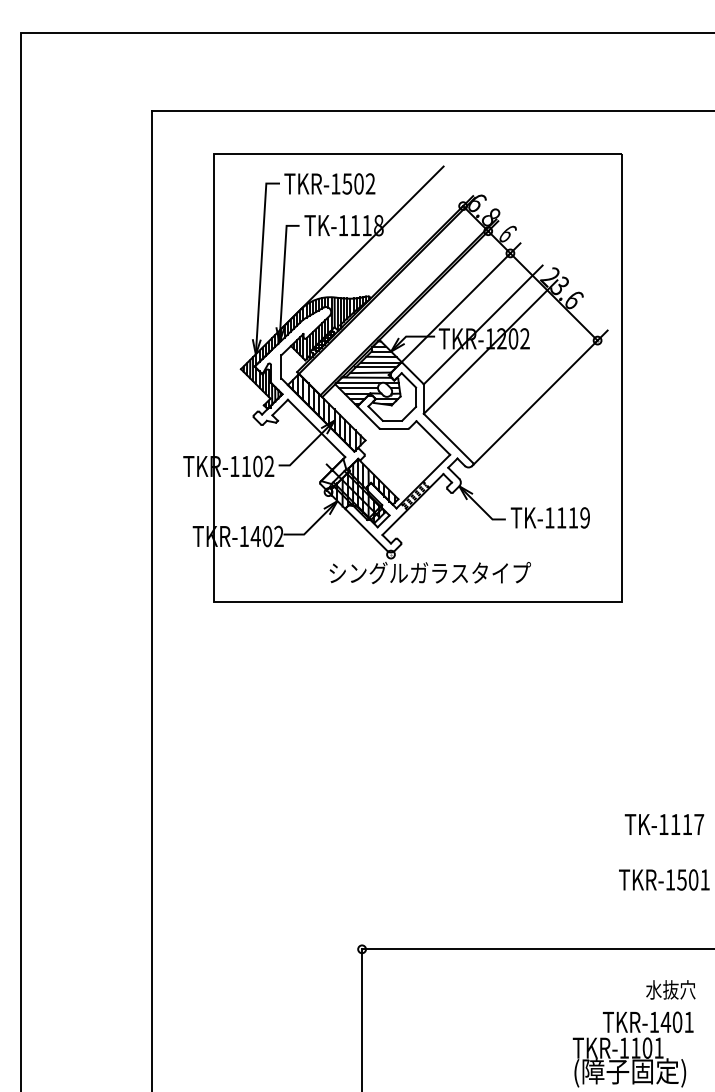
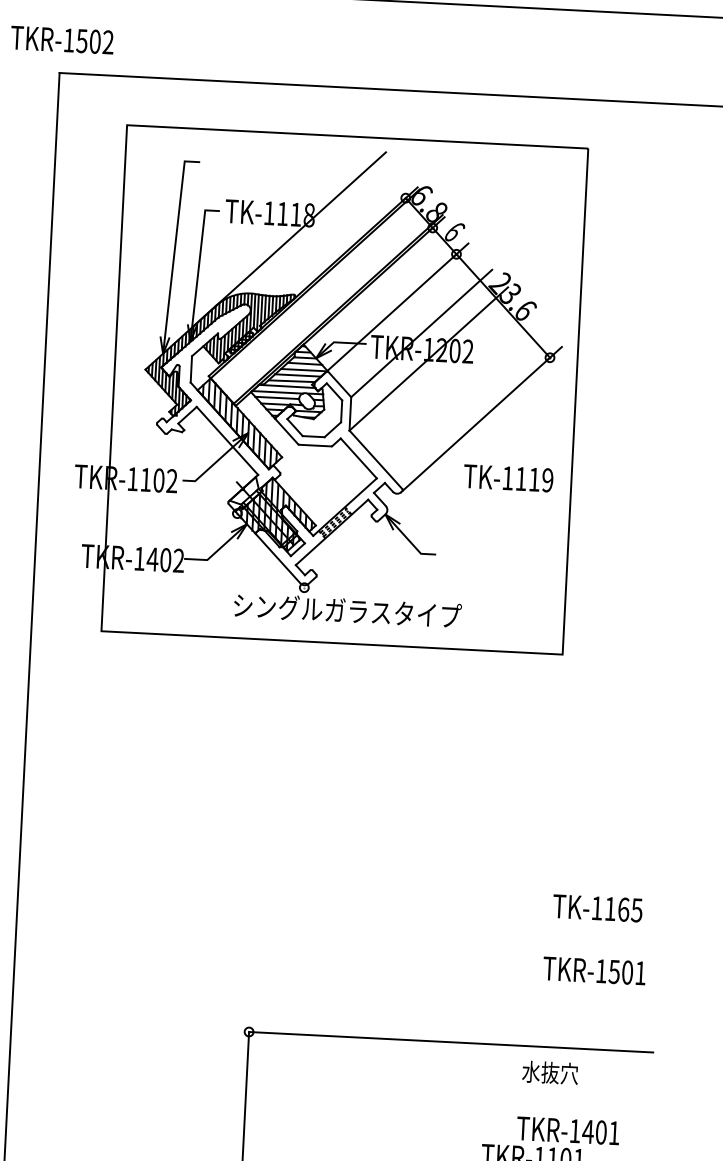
text: (329, 183) -> (61, 39), moved
text: (549, 517) -> (507, 477), moved
text: (693, 824) -> (630, 909), TK-1117 -> TK-1165
text: (670, 989) -> (549, 1072), moved

